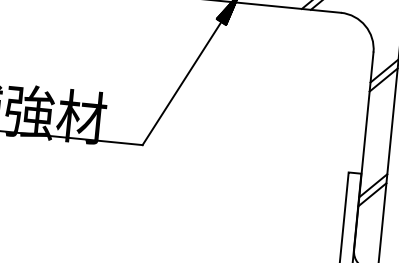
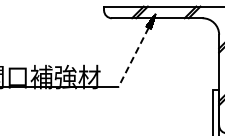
line: (181, 83) -> (133, 57), solid -> dashed

